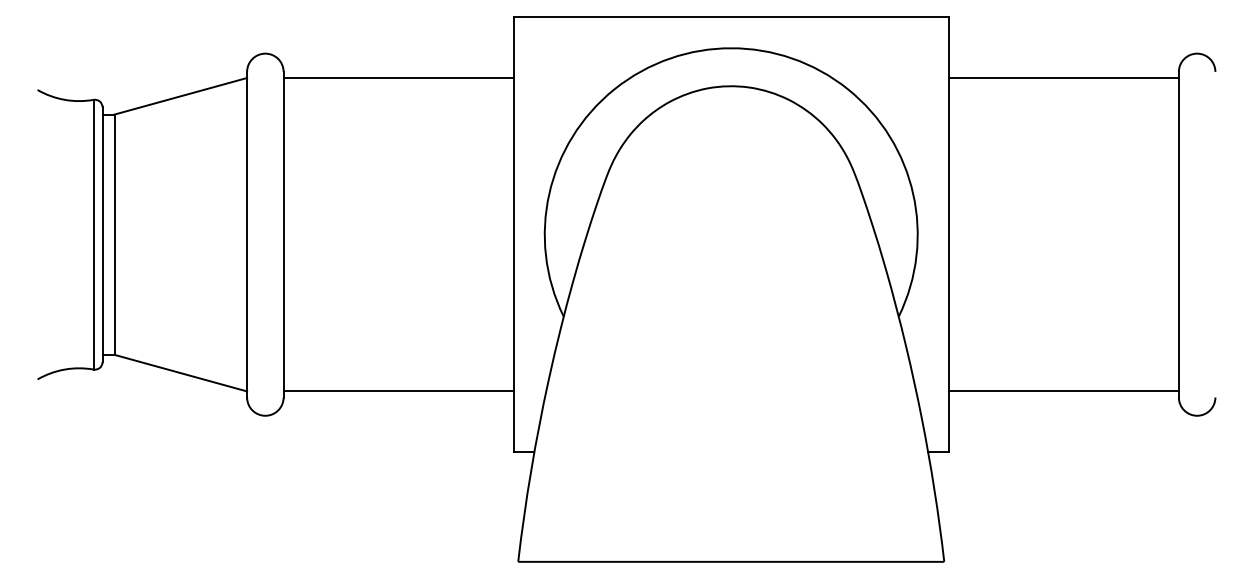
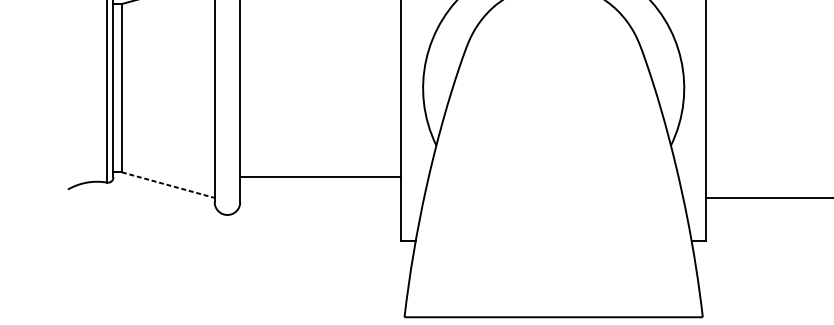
line: (180, 373) -> (168, 185), solid -> dashed
line: (398, 391) -> (320, 176), moved

